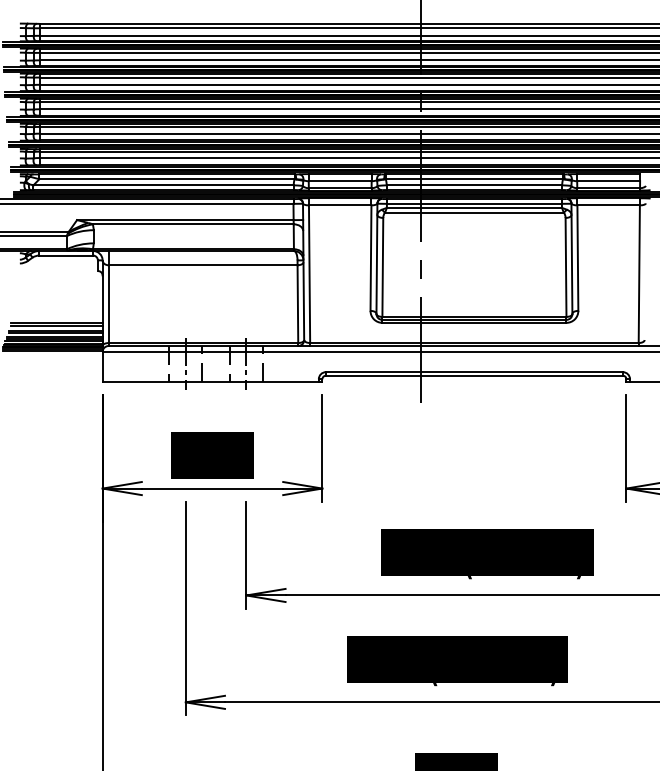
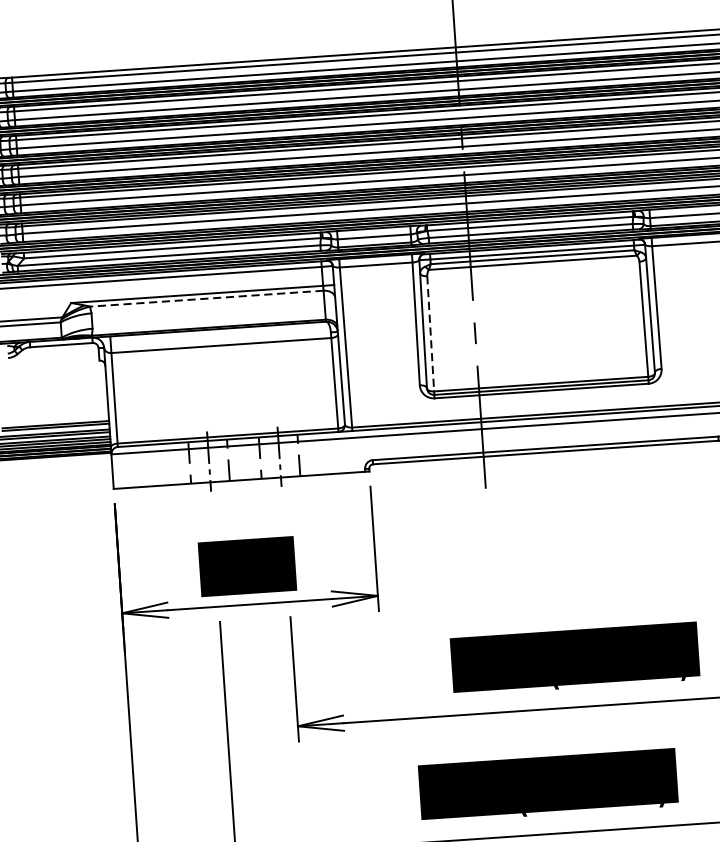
line: (192, 224) -> (205, 298), solid -> dashed
line: (382, 267) -> (430, 333), solid -> dashed

